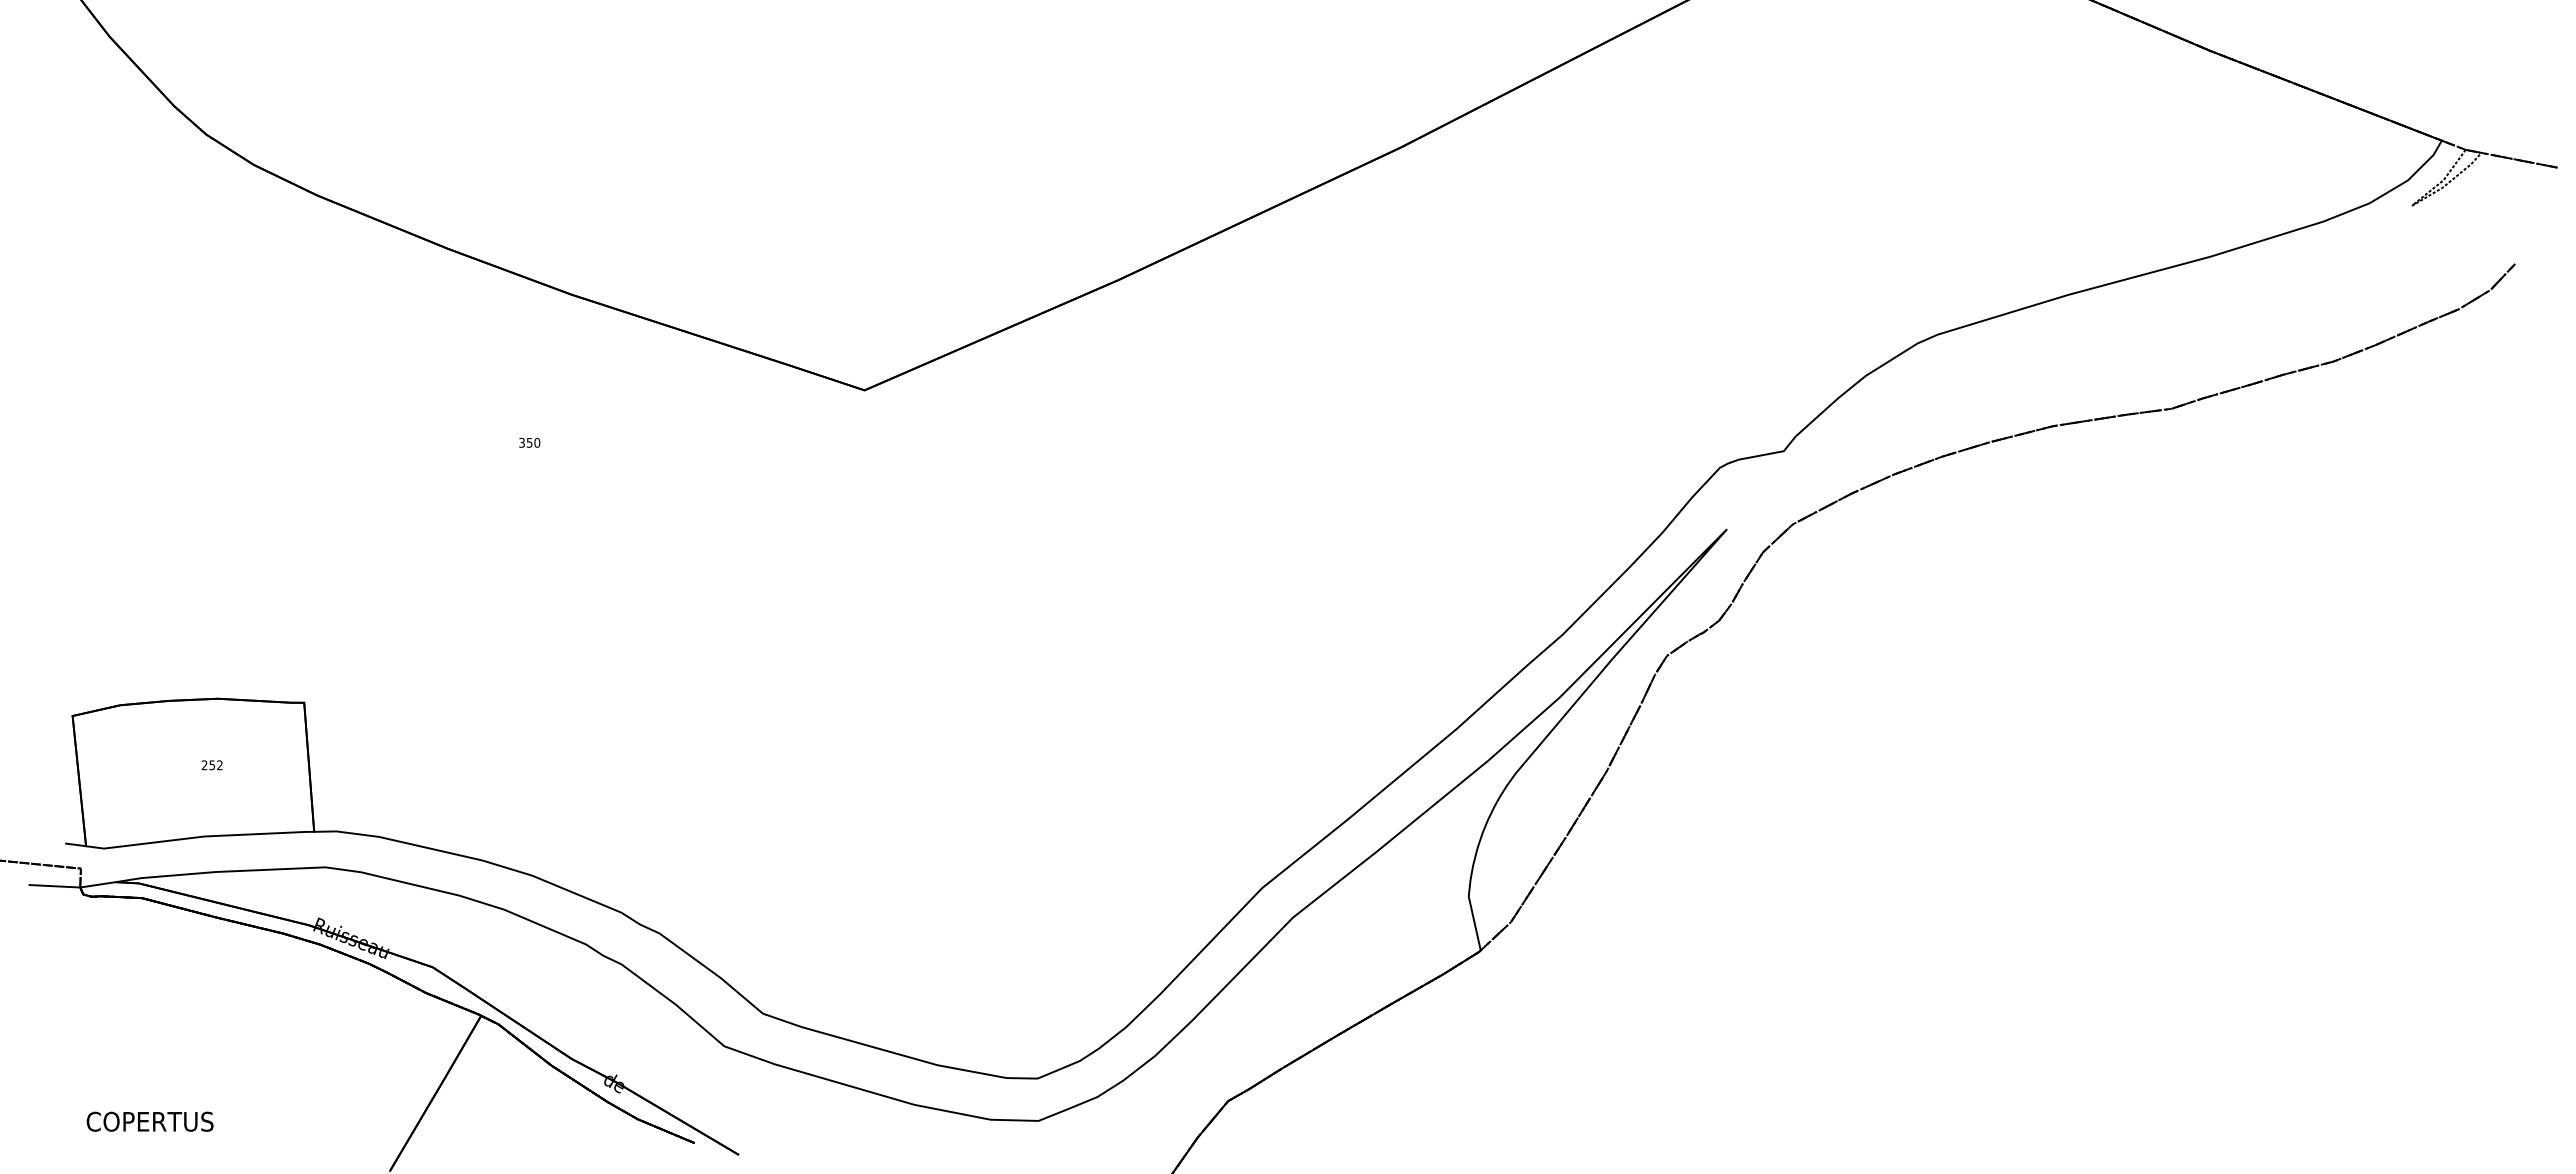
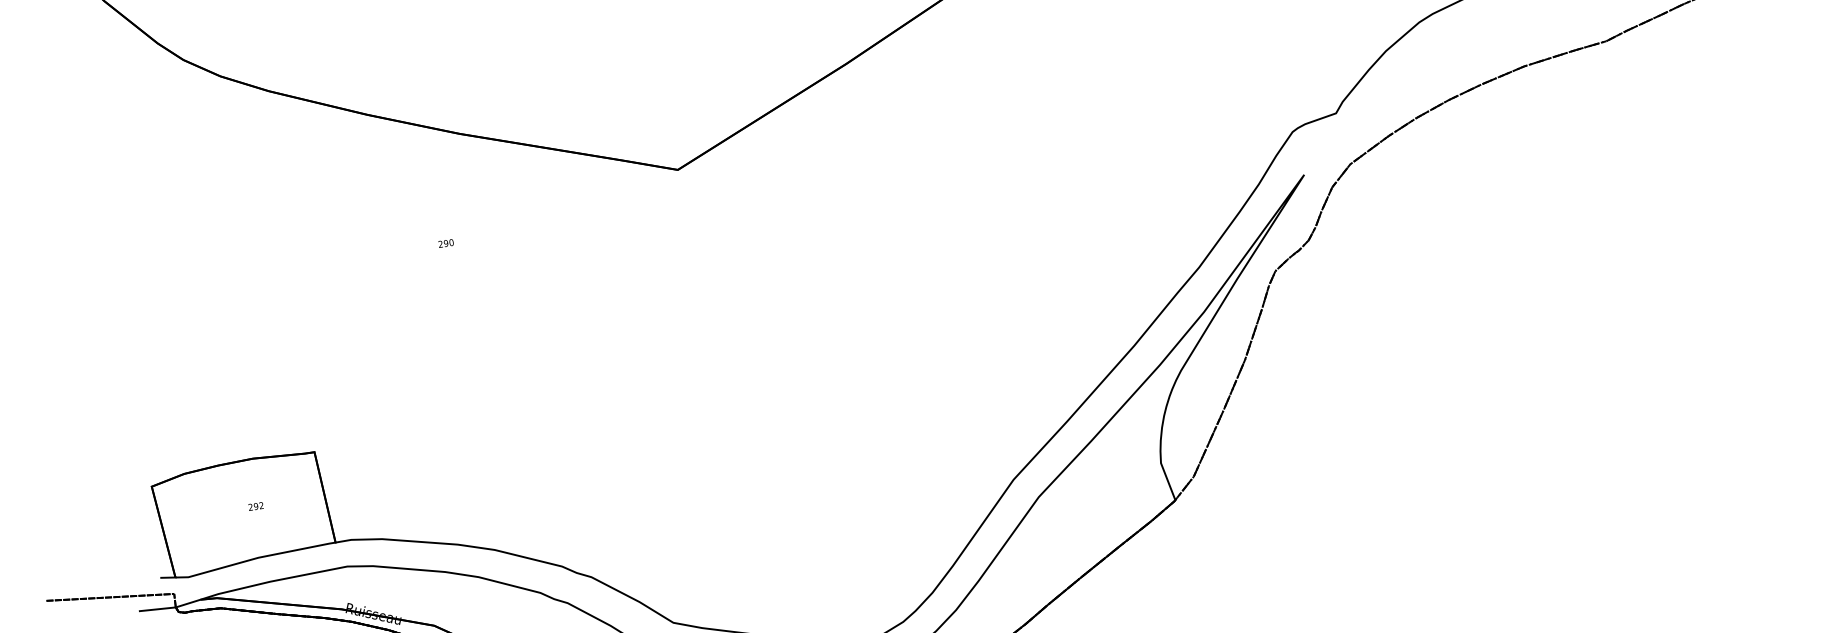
text: (525, 442) -> (443, 243), 350 -> 290
text: (212, 764) -> (256, 505), 252 -> 292

